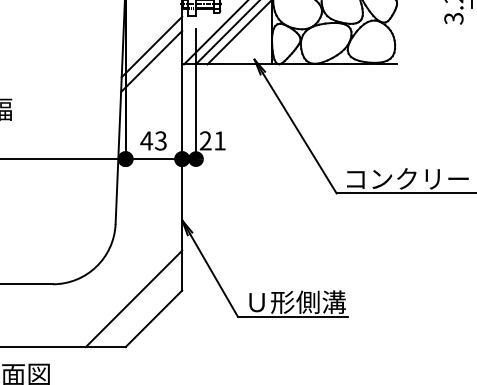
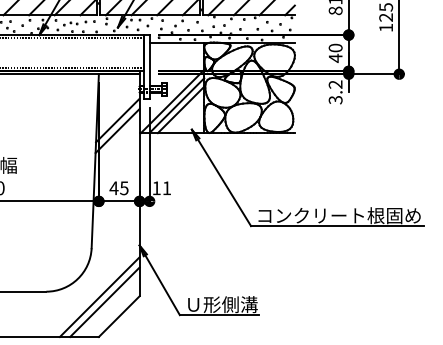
text: (161, 139) -> (124, 187), 43 -> 45
text: (205, 139) -> (156, 187), 21 -> 11
line: (126, 292) -> (99, 297), added

